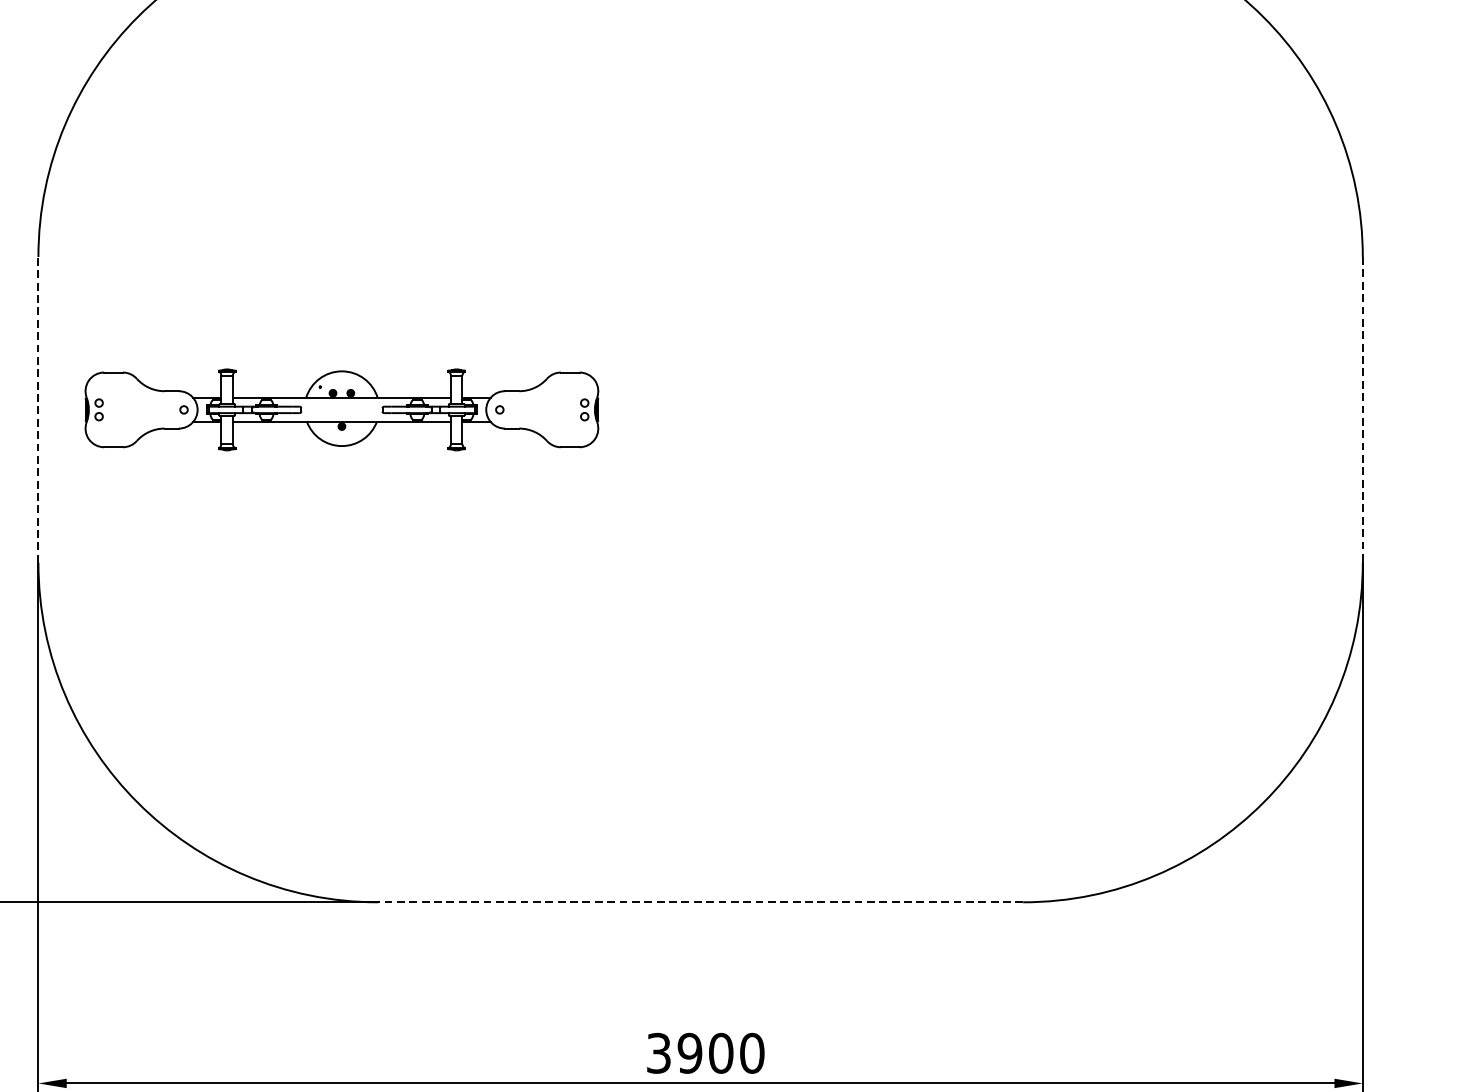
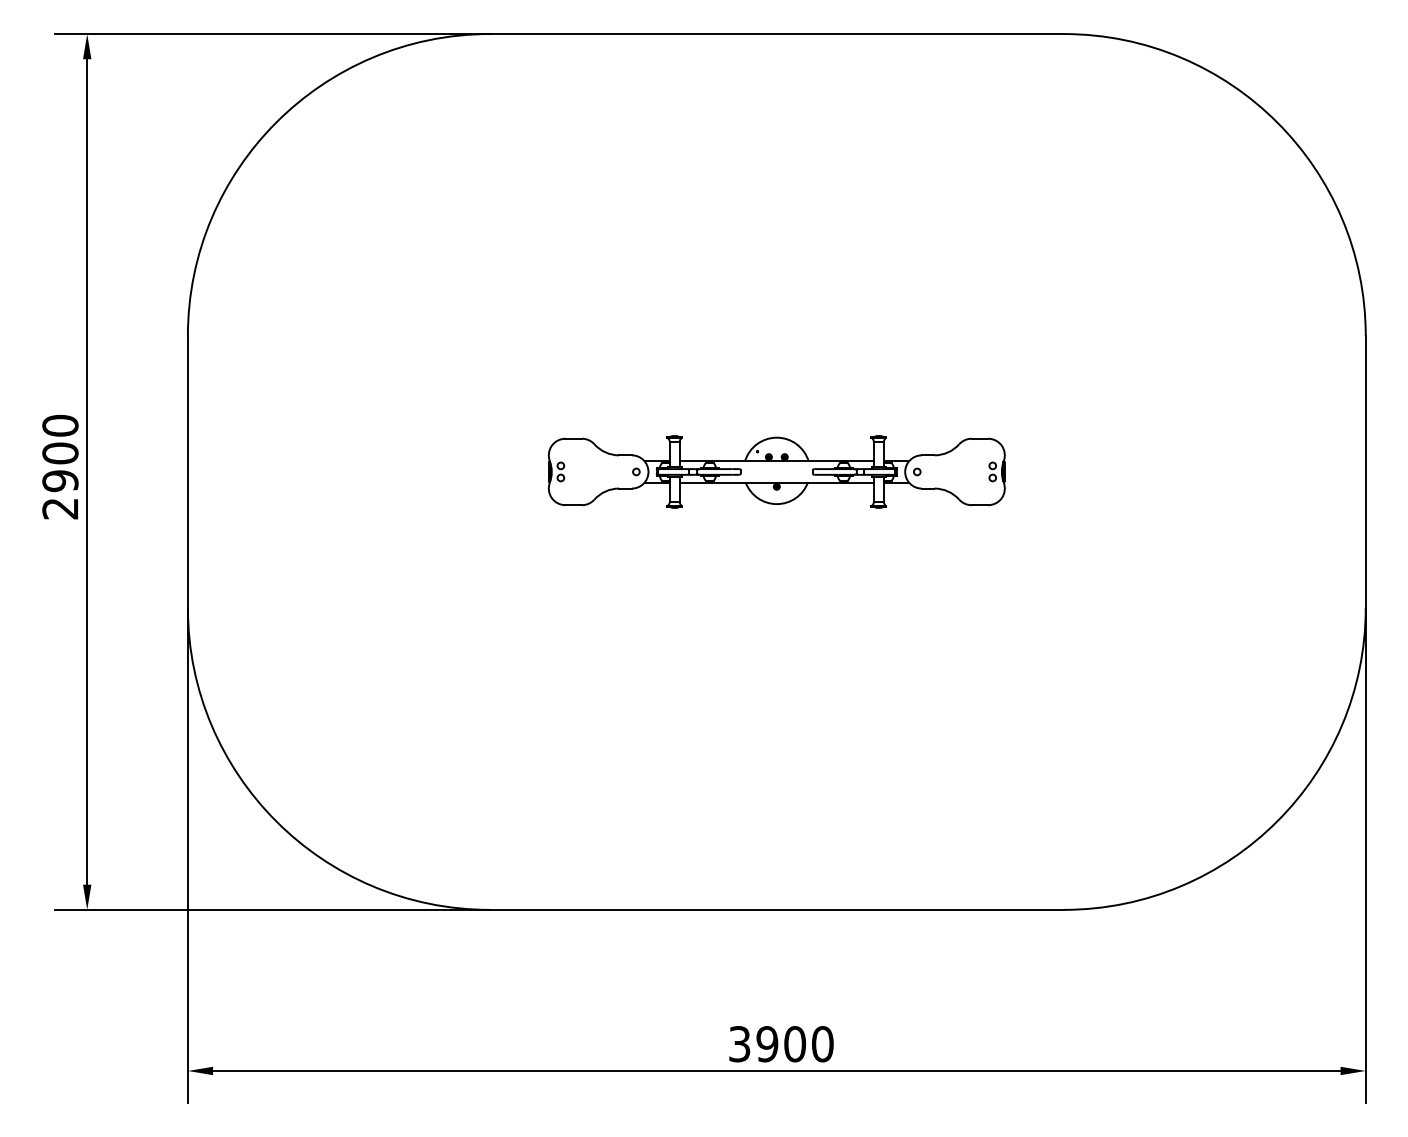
line: (37, 409) -> (187, 471), dashed -> solid
part: (341, 409) -> (776, 471), moved
line: (1362, 409) -> (1365, 471), dashed -> solid
line: (700, 901) -> (776, 909), dashed -> solid

